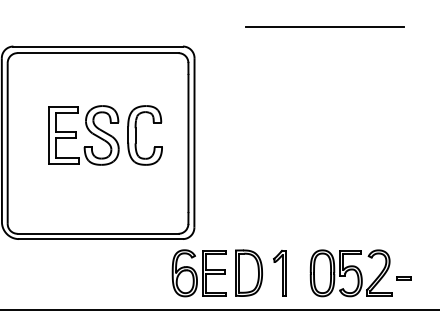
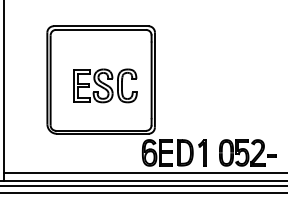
line: (324, 27) -> (227, 15), removed
part: (105, 134) -> (105, 85), moved

